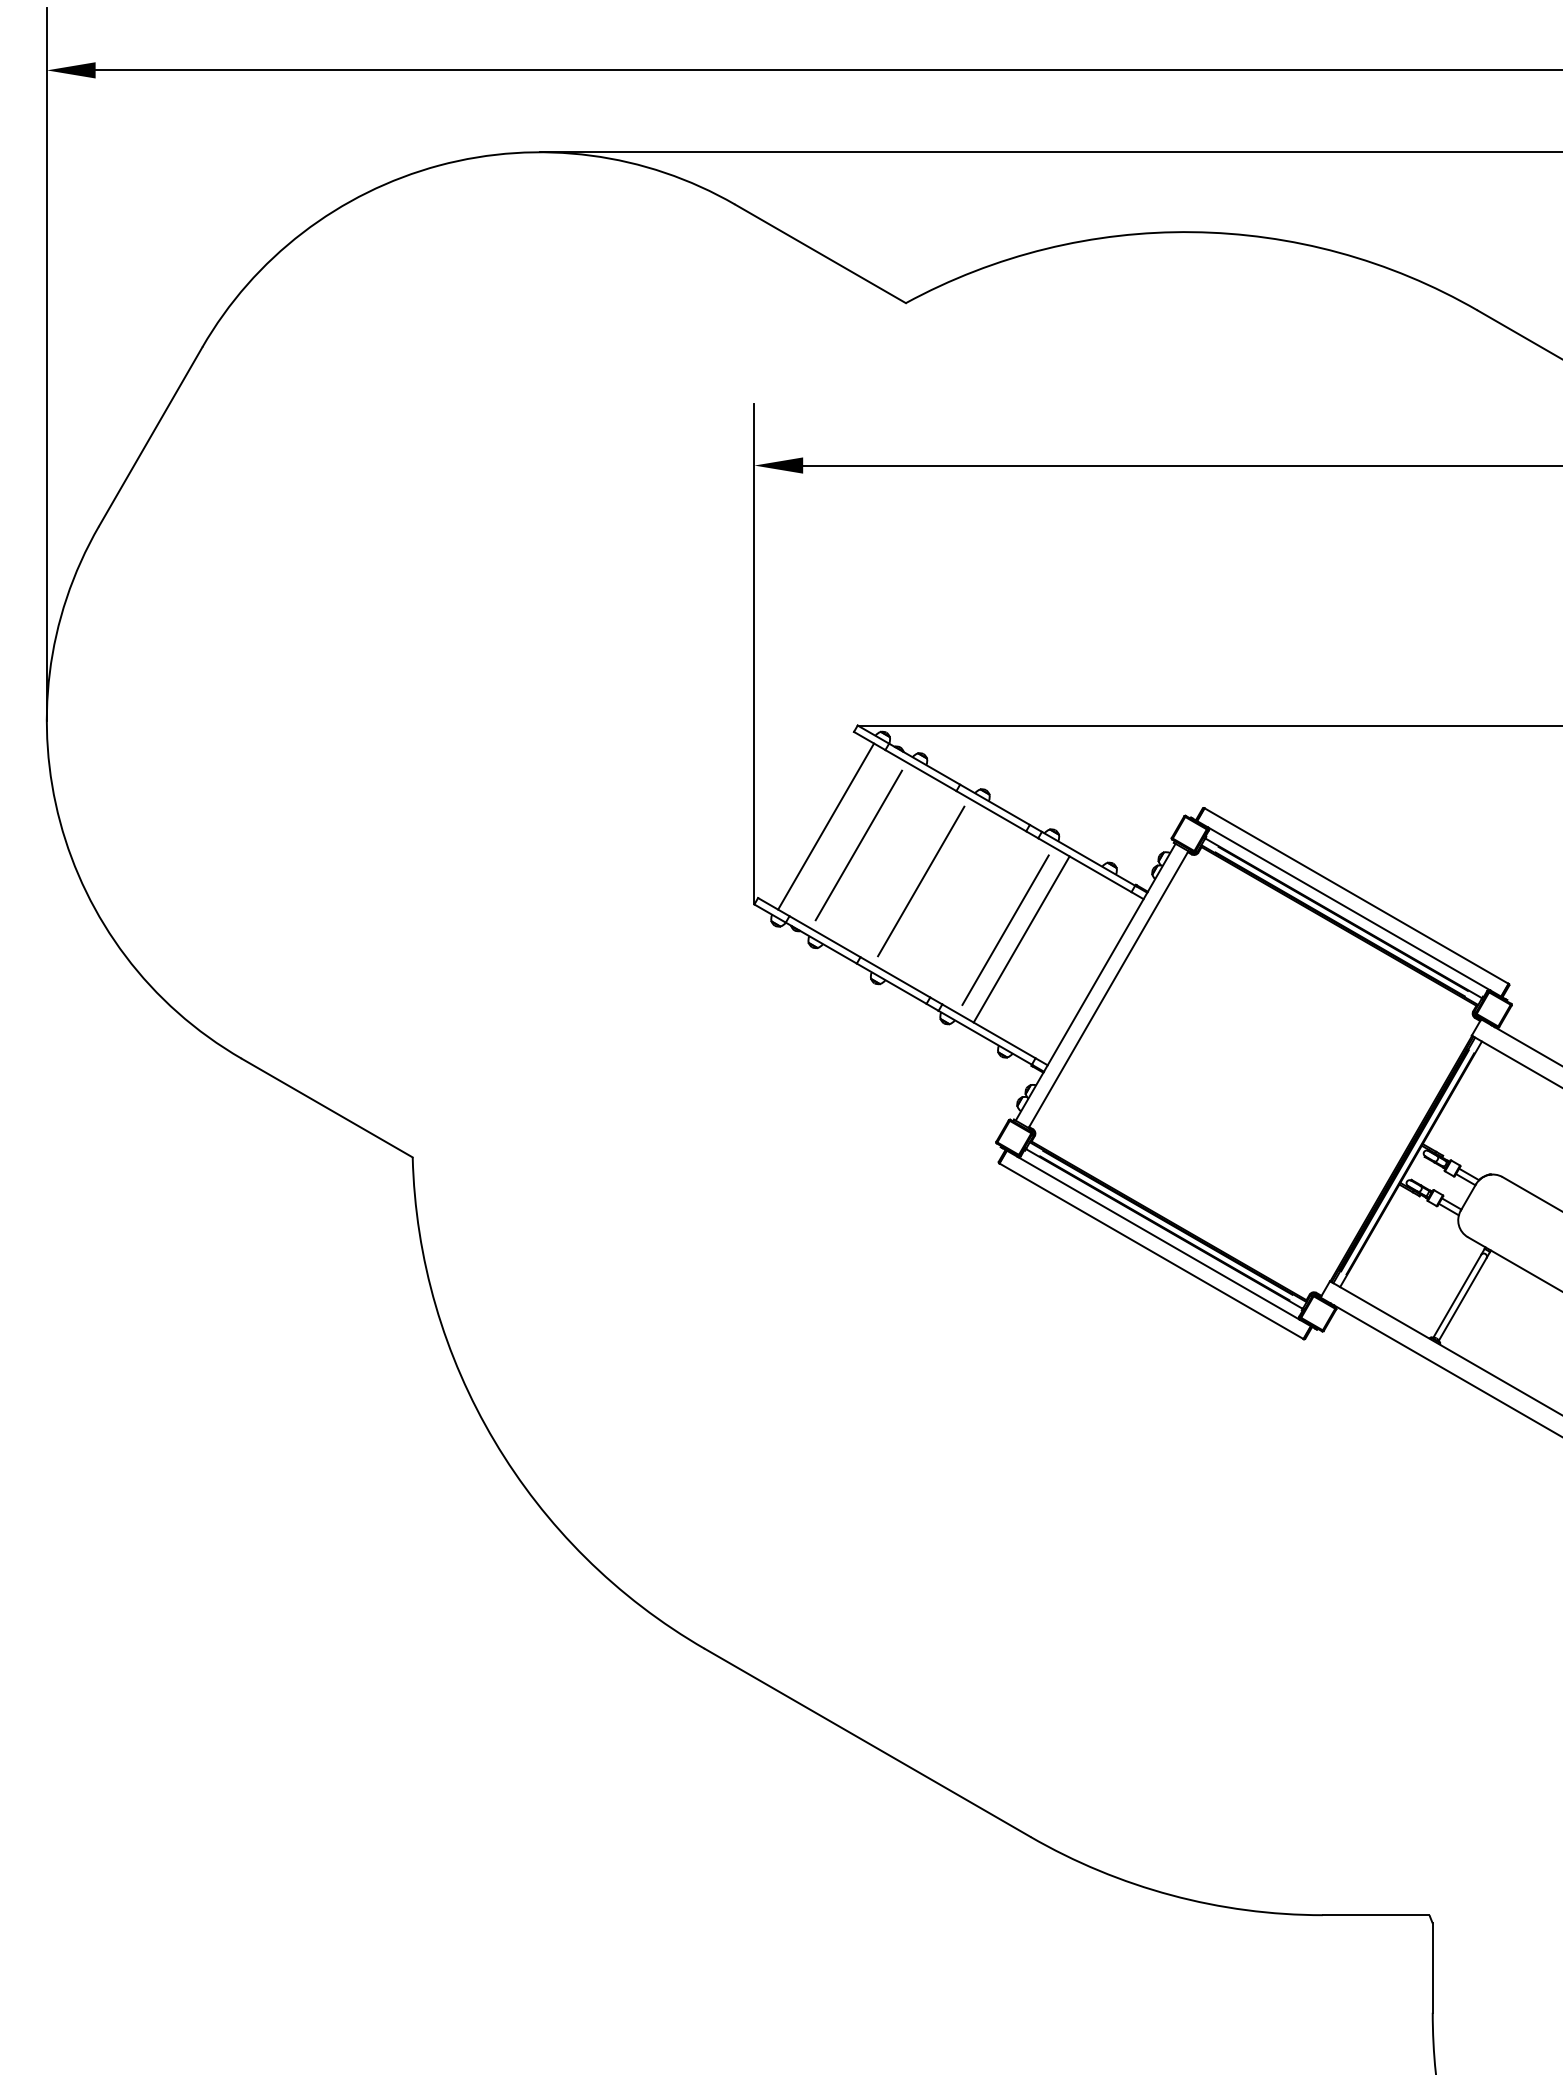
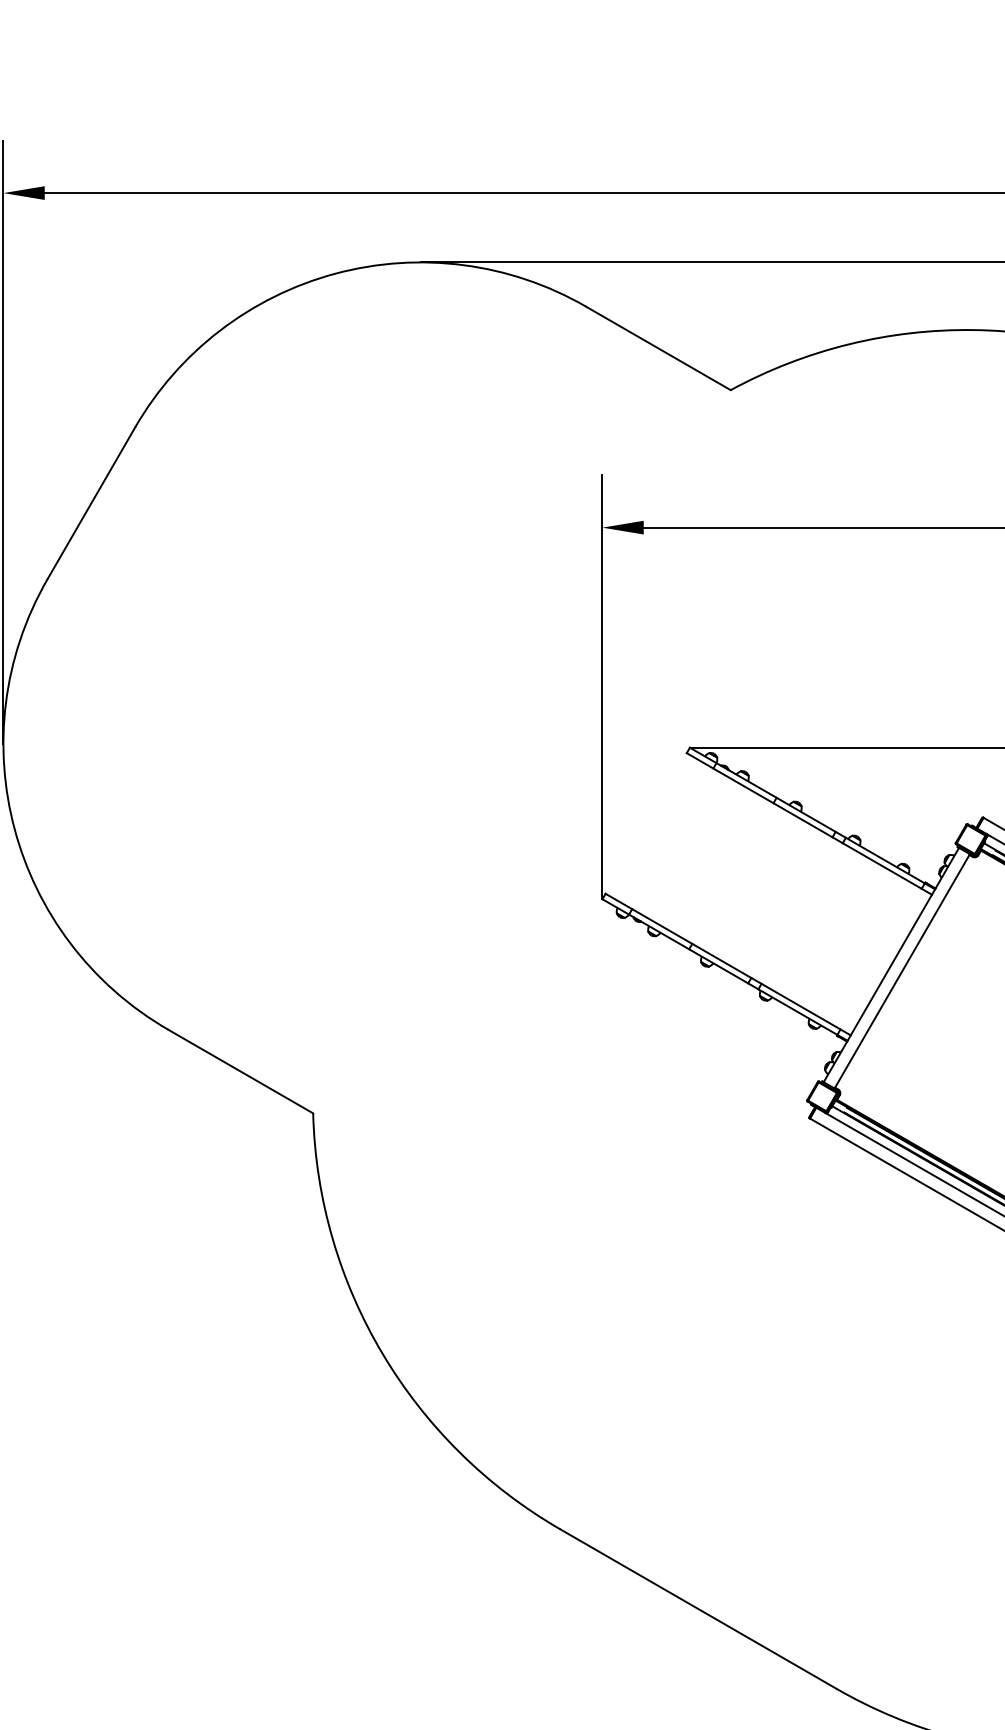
line: (826, 826) -> (663, 833), removed
line: (858, 845) -> (690, 849), removed
line: (921, 881) -> (743, 879), removed
line: (1005, 929) -> (815, 920), removed
line: (1021, 939) -> (828, 928), removed

